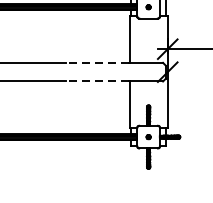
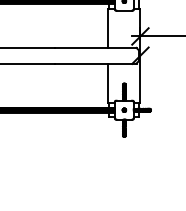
line: (97, 62) -> (81, 47), dashed -> solid
line: (97, 81) -> (81, 63), dashed -> solid

